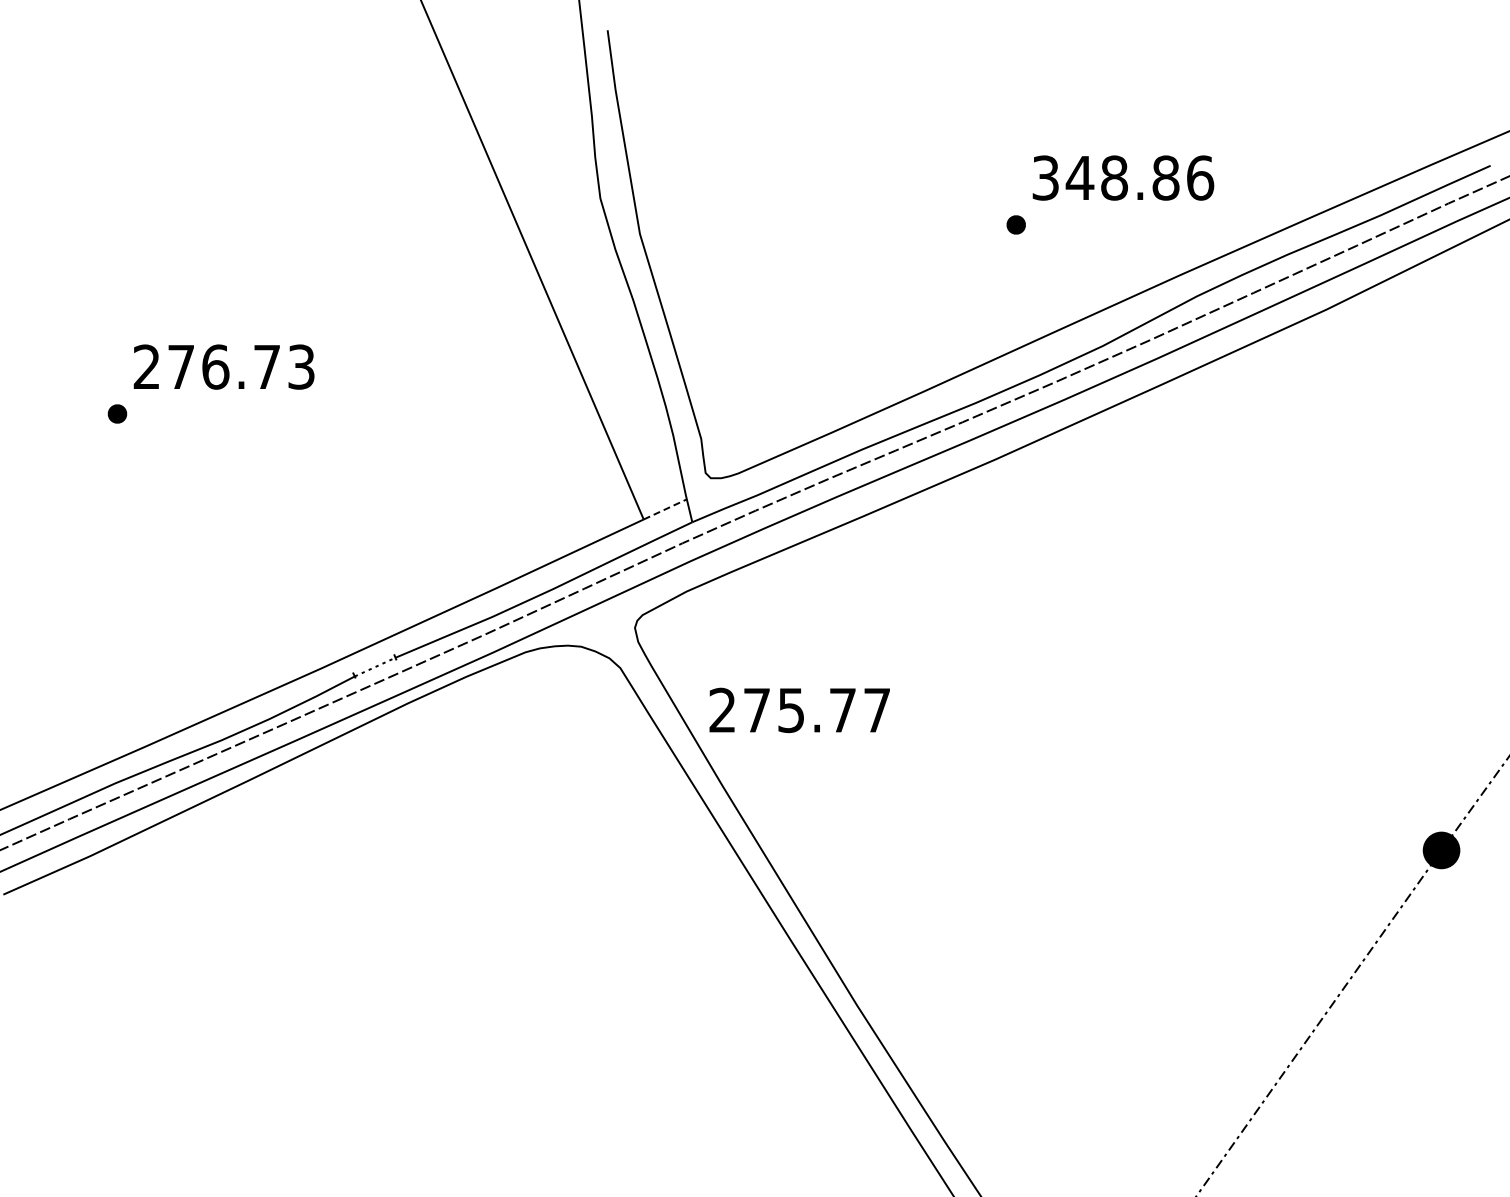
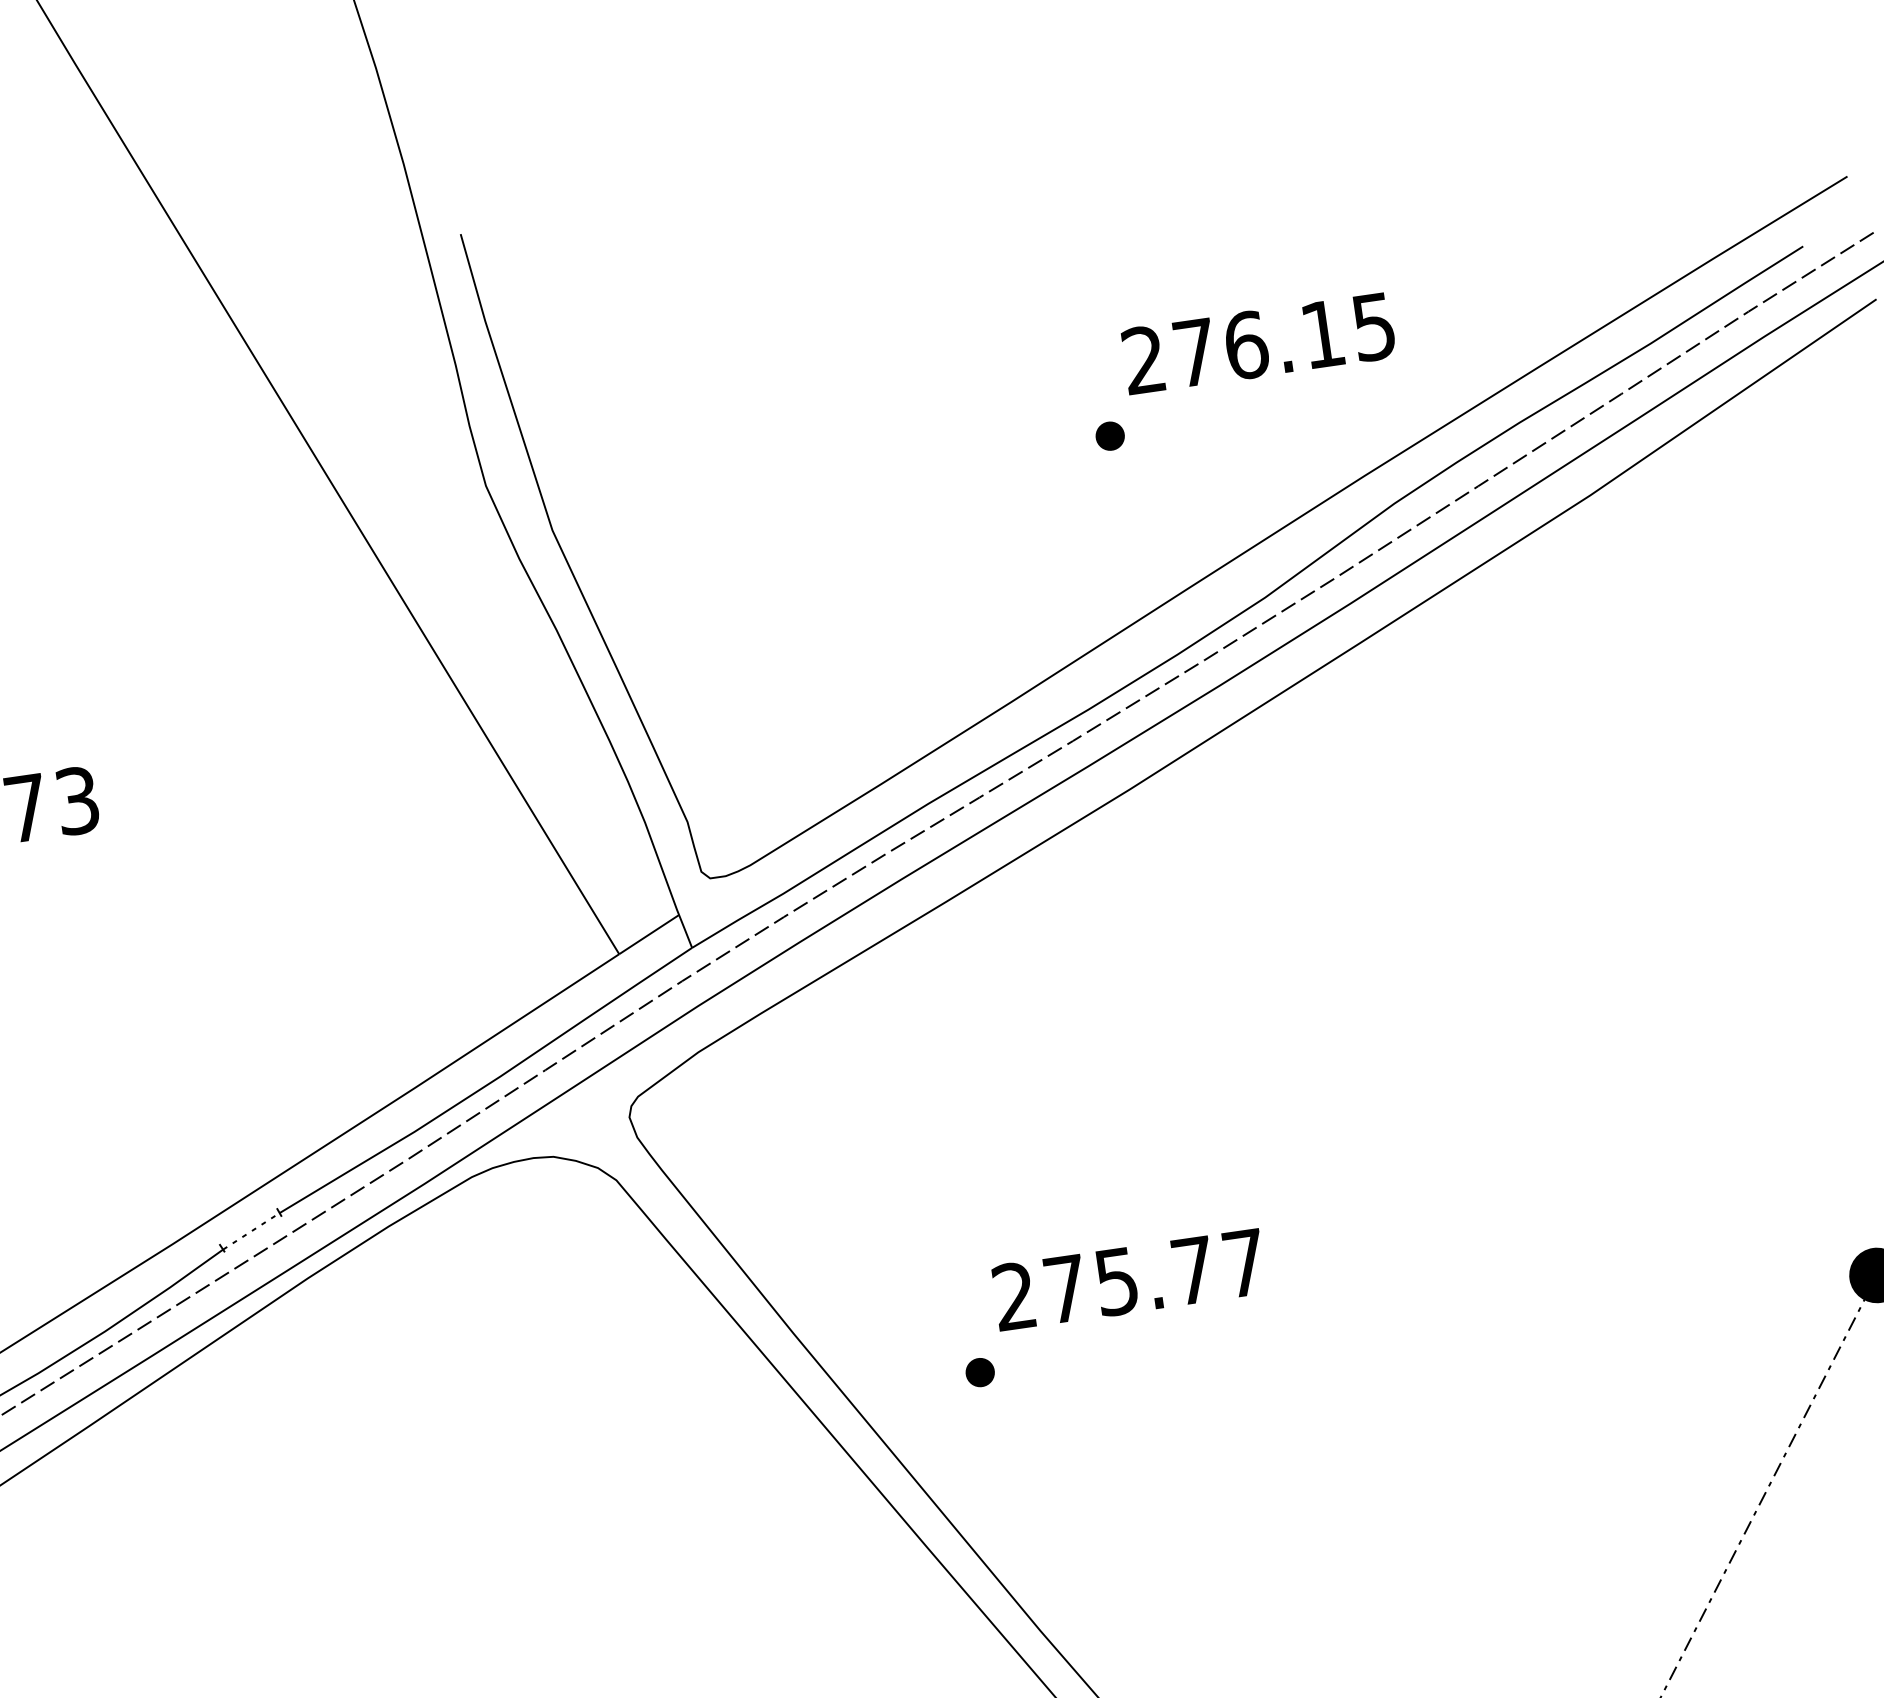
text: (1123, 177) -> (1259, 342), 348.86 -> 276.15
line: (665, 509) -> (649, 934), dashed -> solid
text: (799, 710) -> (1128, 1280), moved
part: (841, 828) -> (979, 1371), added

